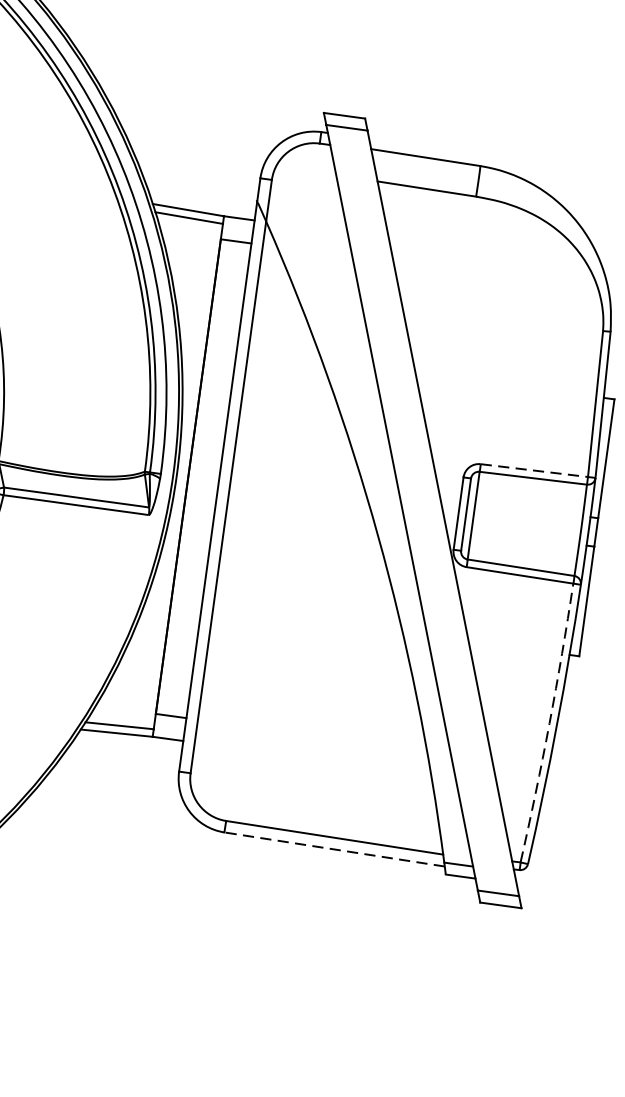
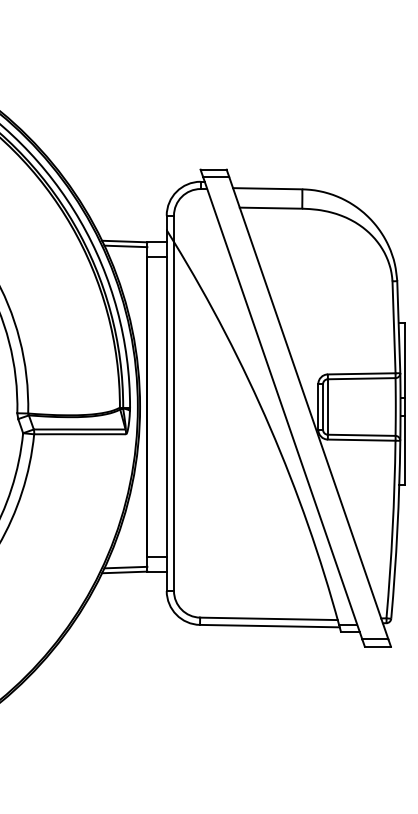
line: (534, 469) -> (361, 373), dashed -> solid
arc: (549, 723) -> (392, 529), dashed -> solid
line: (333, 849) -> (269, 626), dashed -> solid

